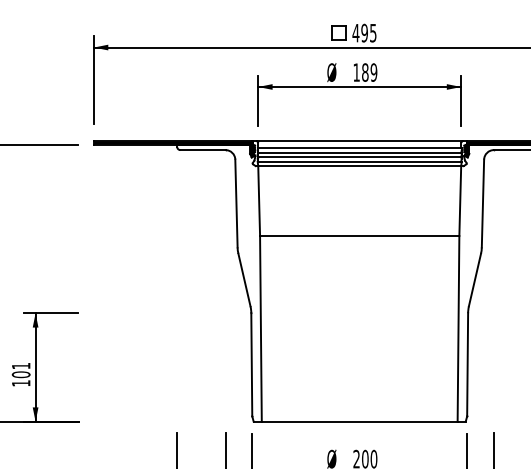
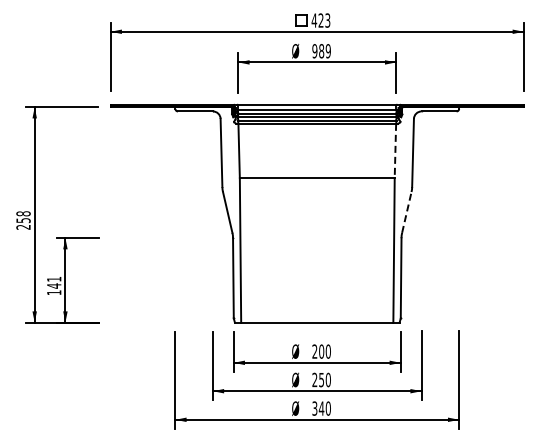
text: (369, 33) -> (324, 20), 495 -> 423
text: (356, 72) -> (314, 51), 189 -> 989
line: (460, 201) -> (395, 151), solid -> dashed
line: (474, 280) -> (406, 212), solid -> dashed
text: (21, 374) -> (54, 285), 101 -> 141

